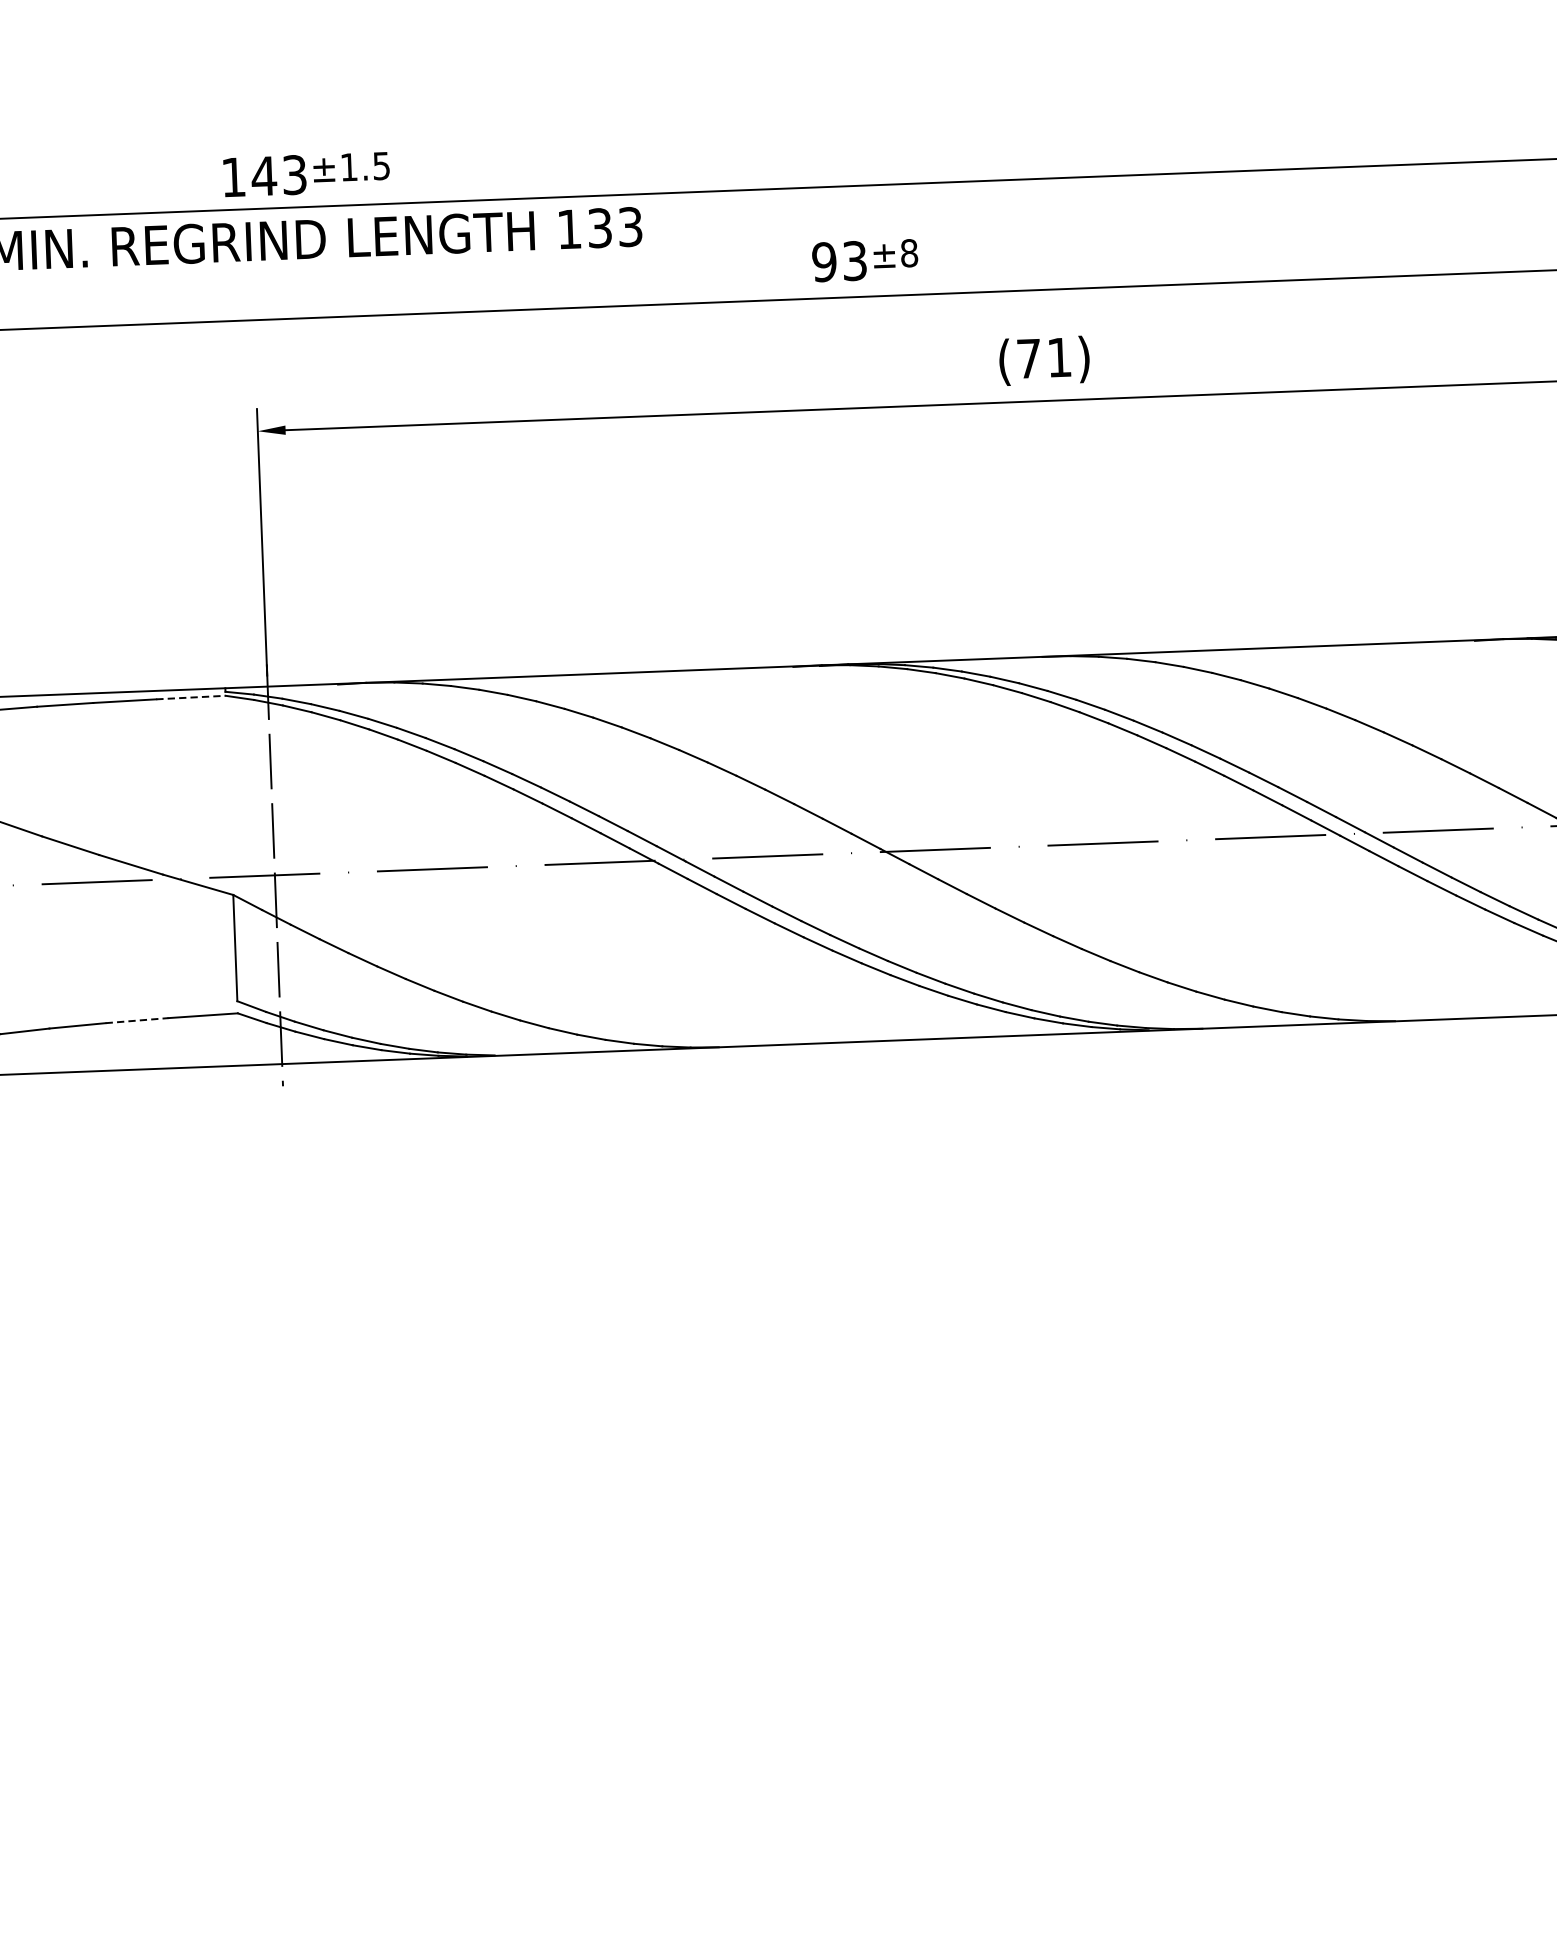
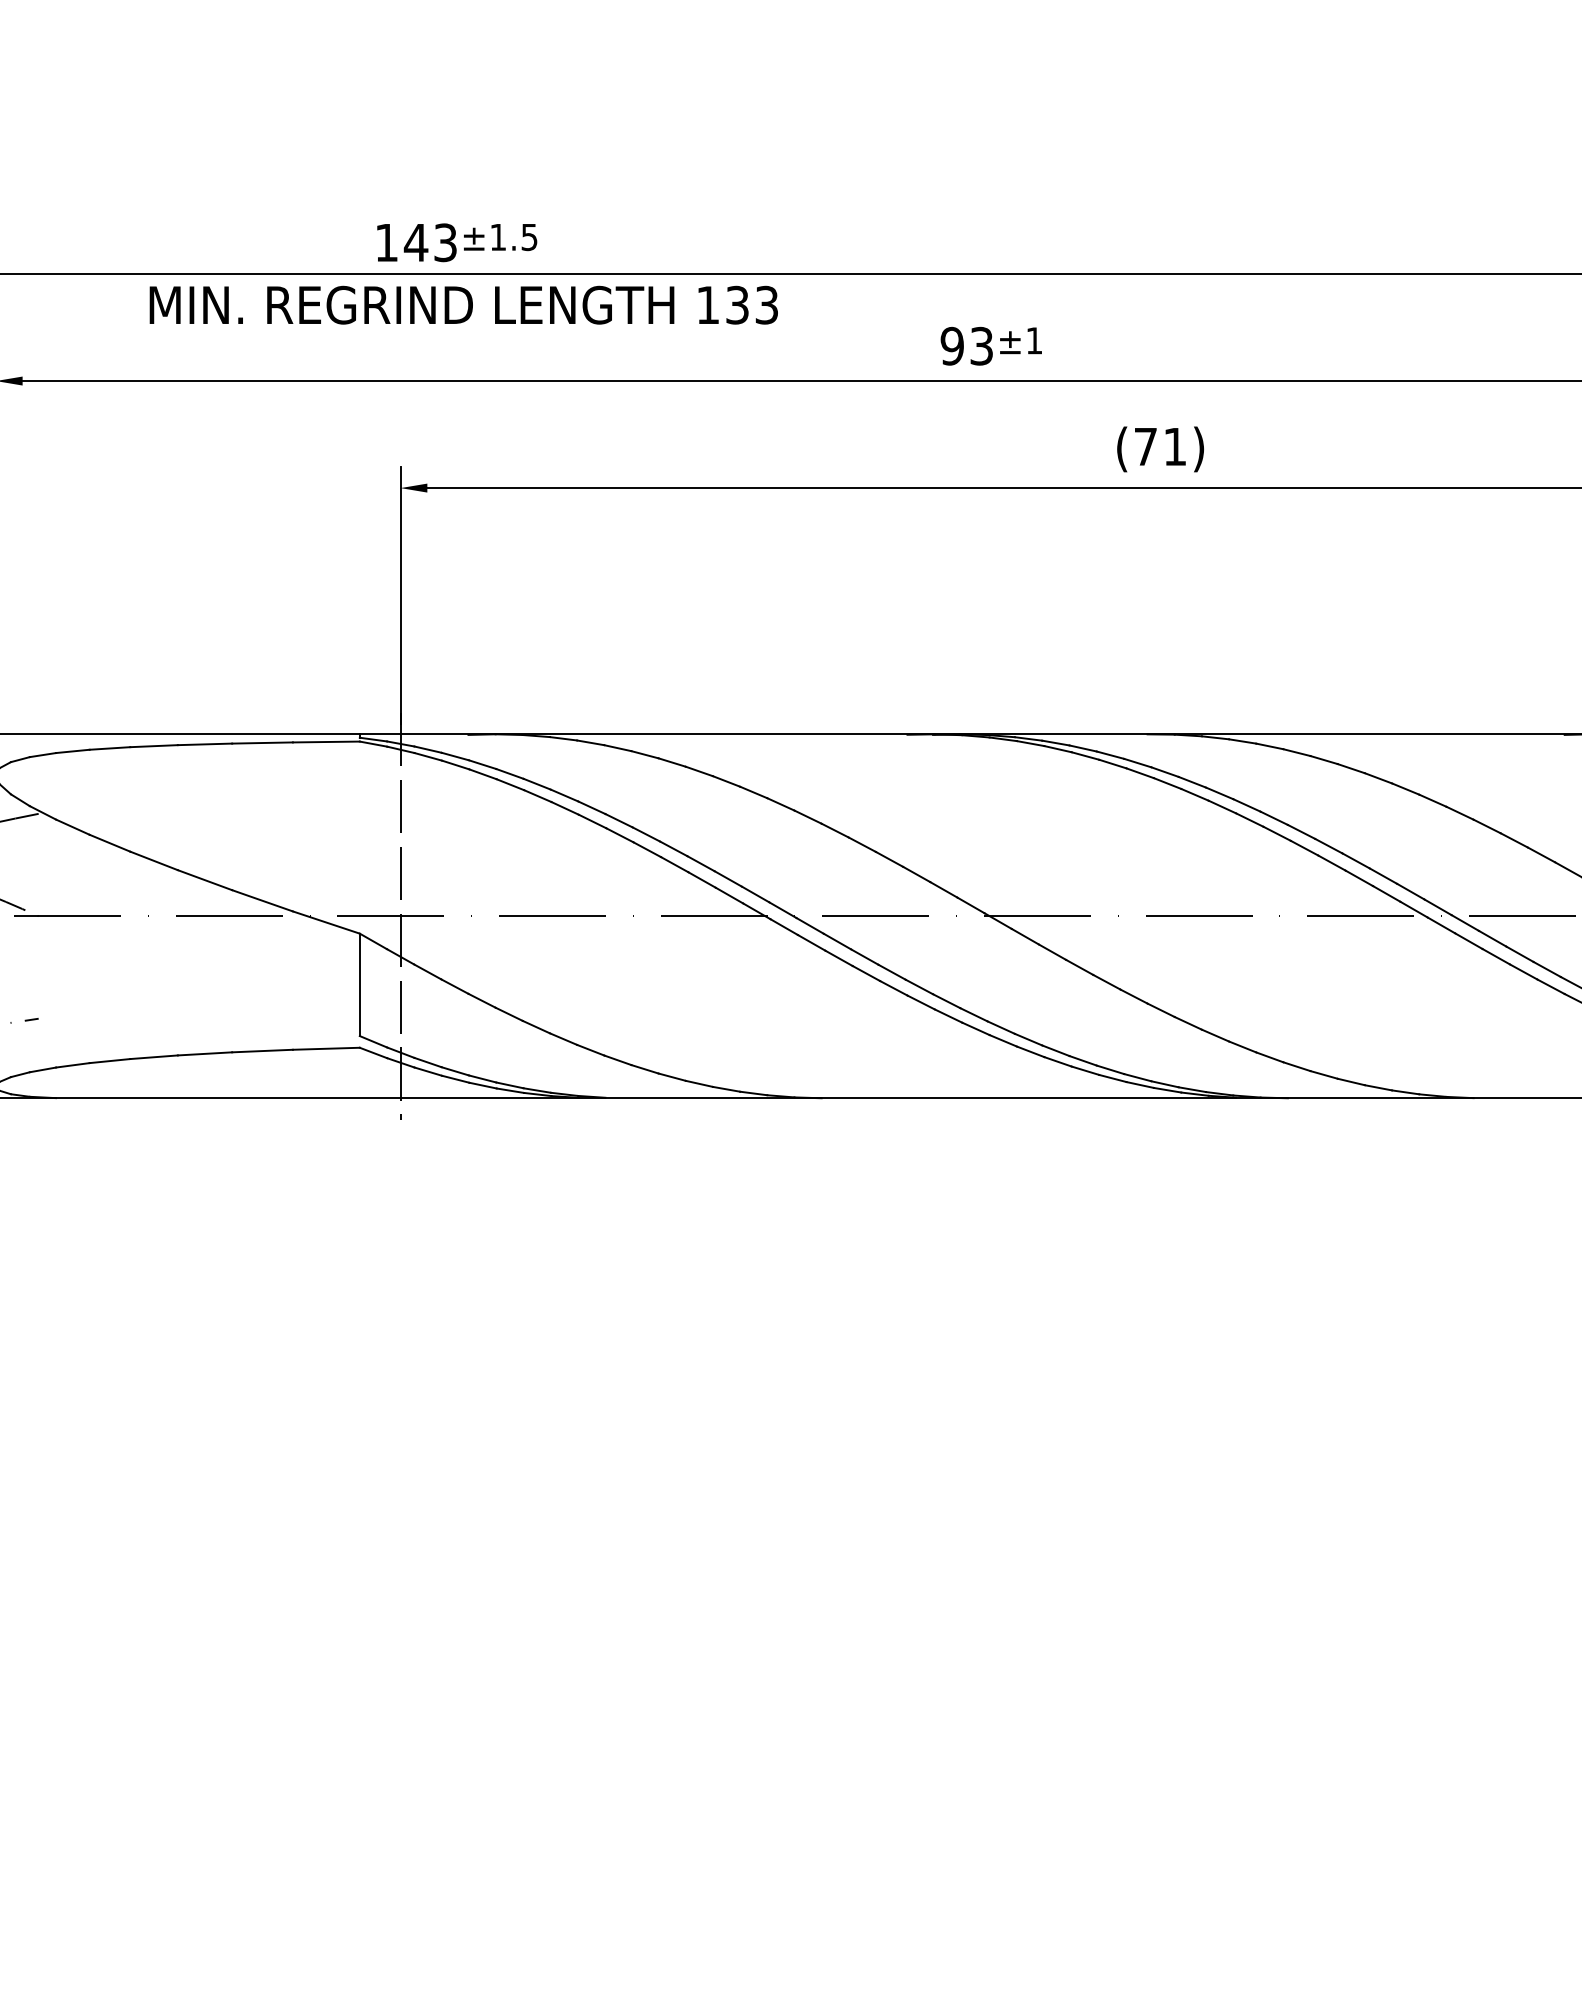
text: (909, 252) -> (1034, 340), ±8 -> ±1
line: (191, 698) -> (326, 742), dashed -> solid
line: (138, 1021) -> (263, 1051), dashed -> solid

